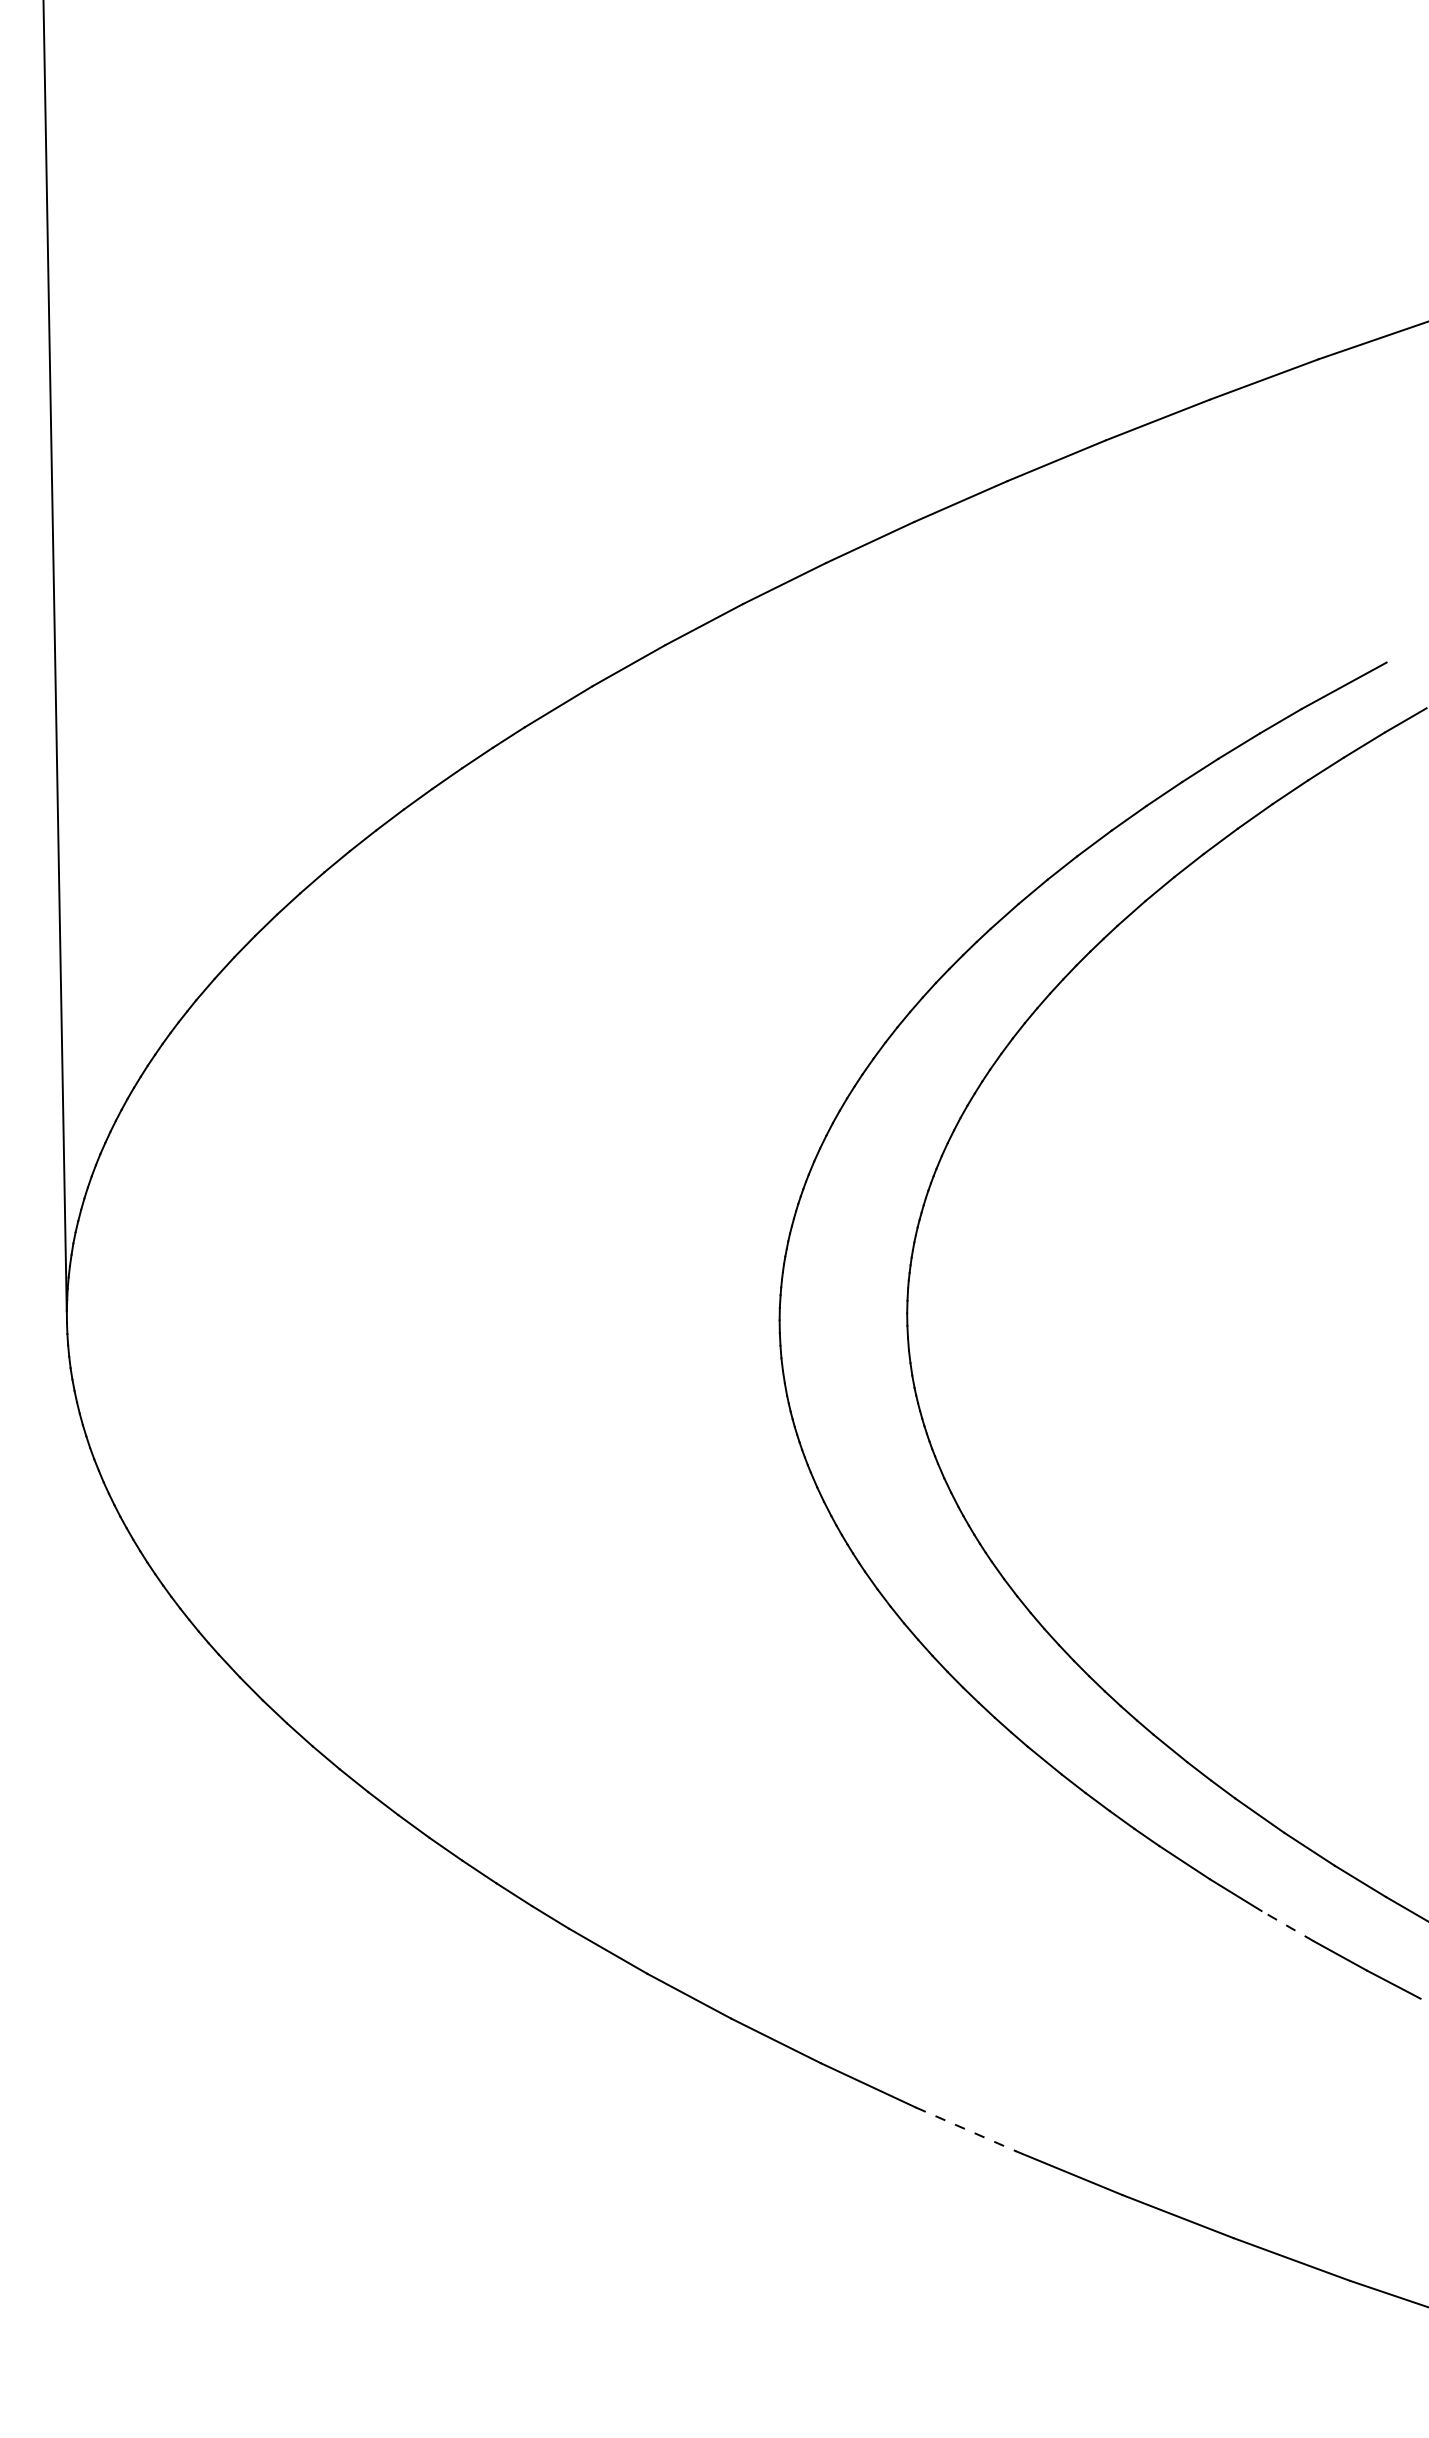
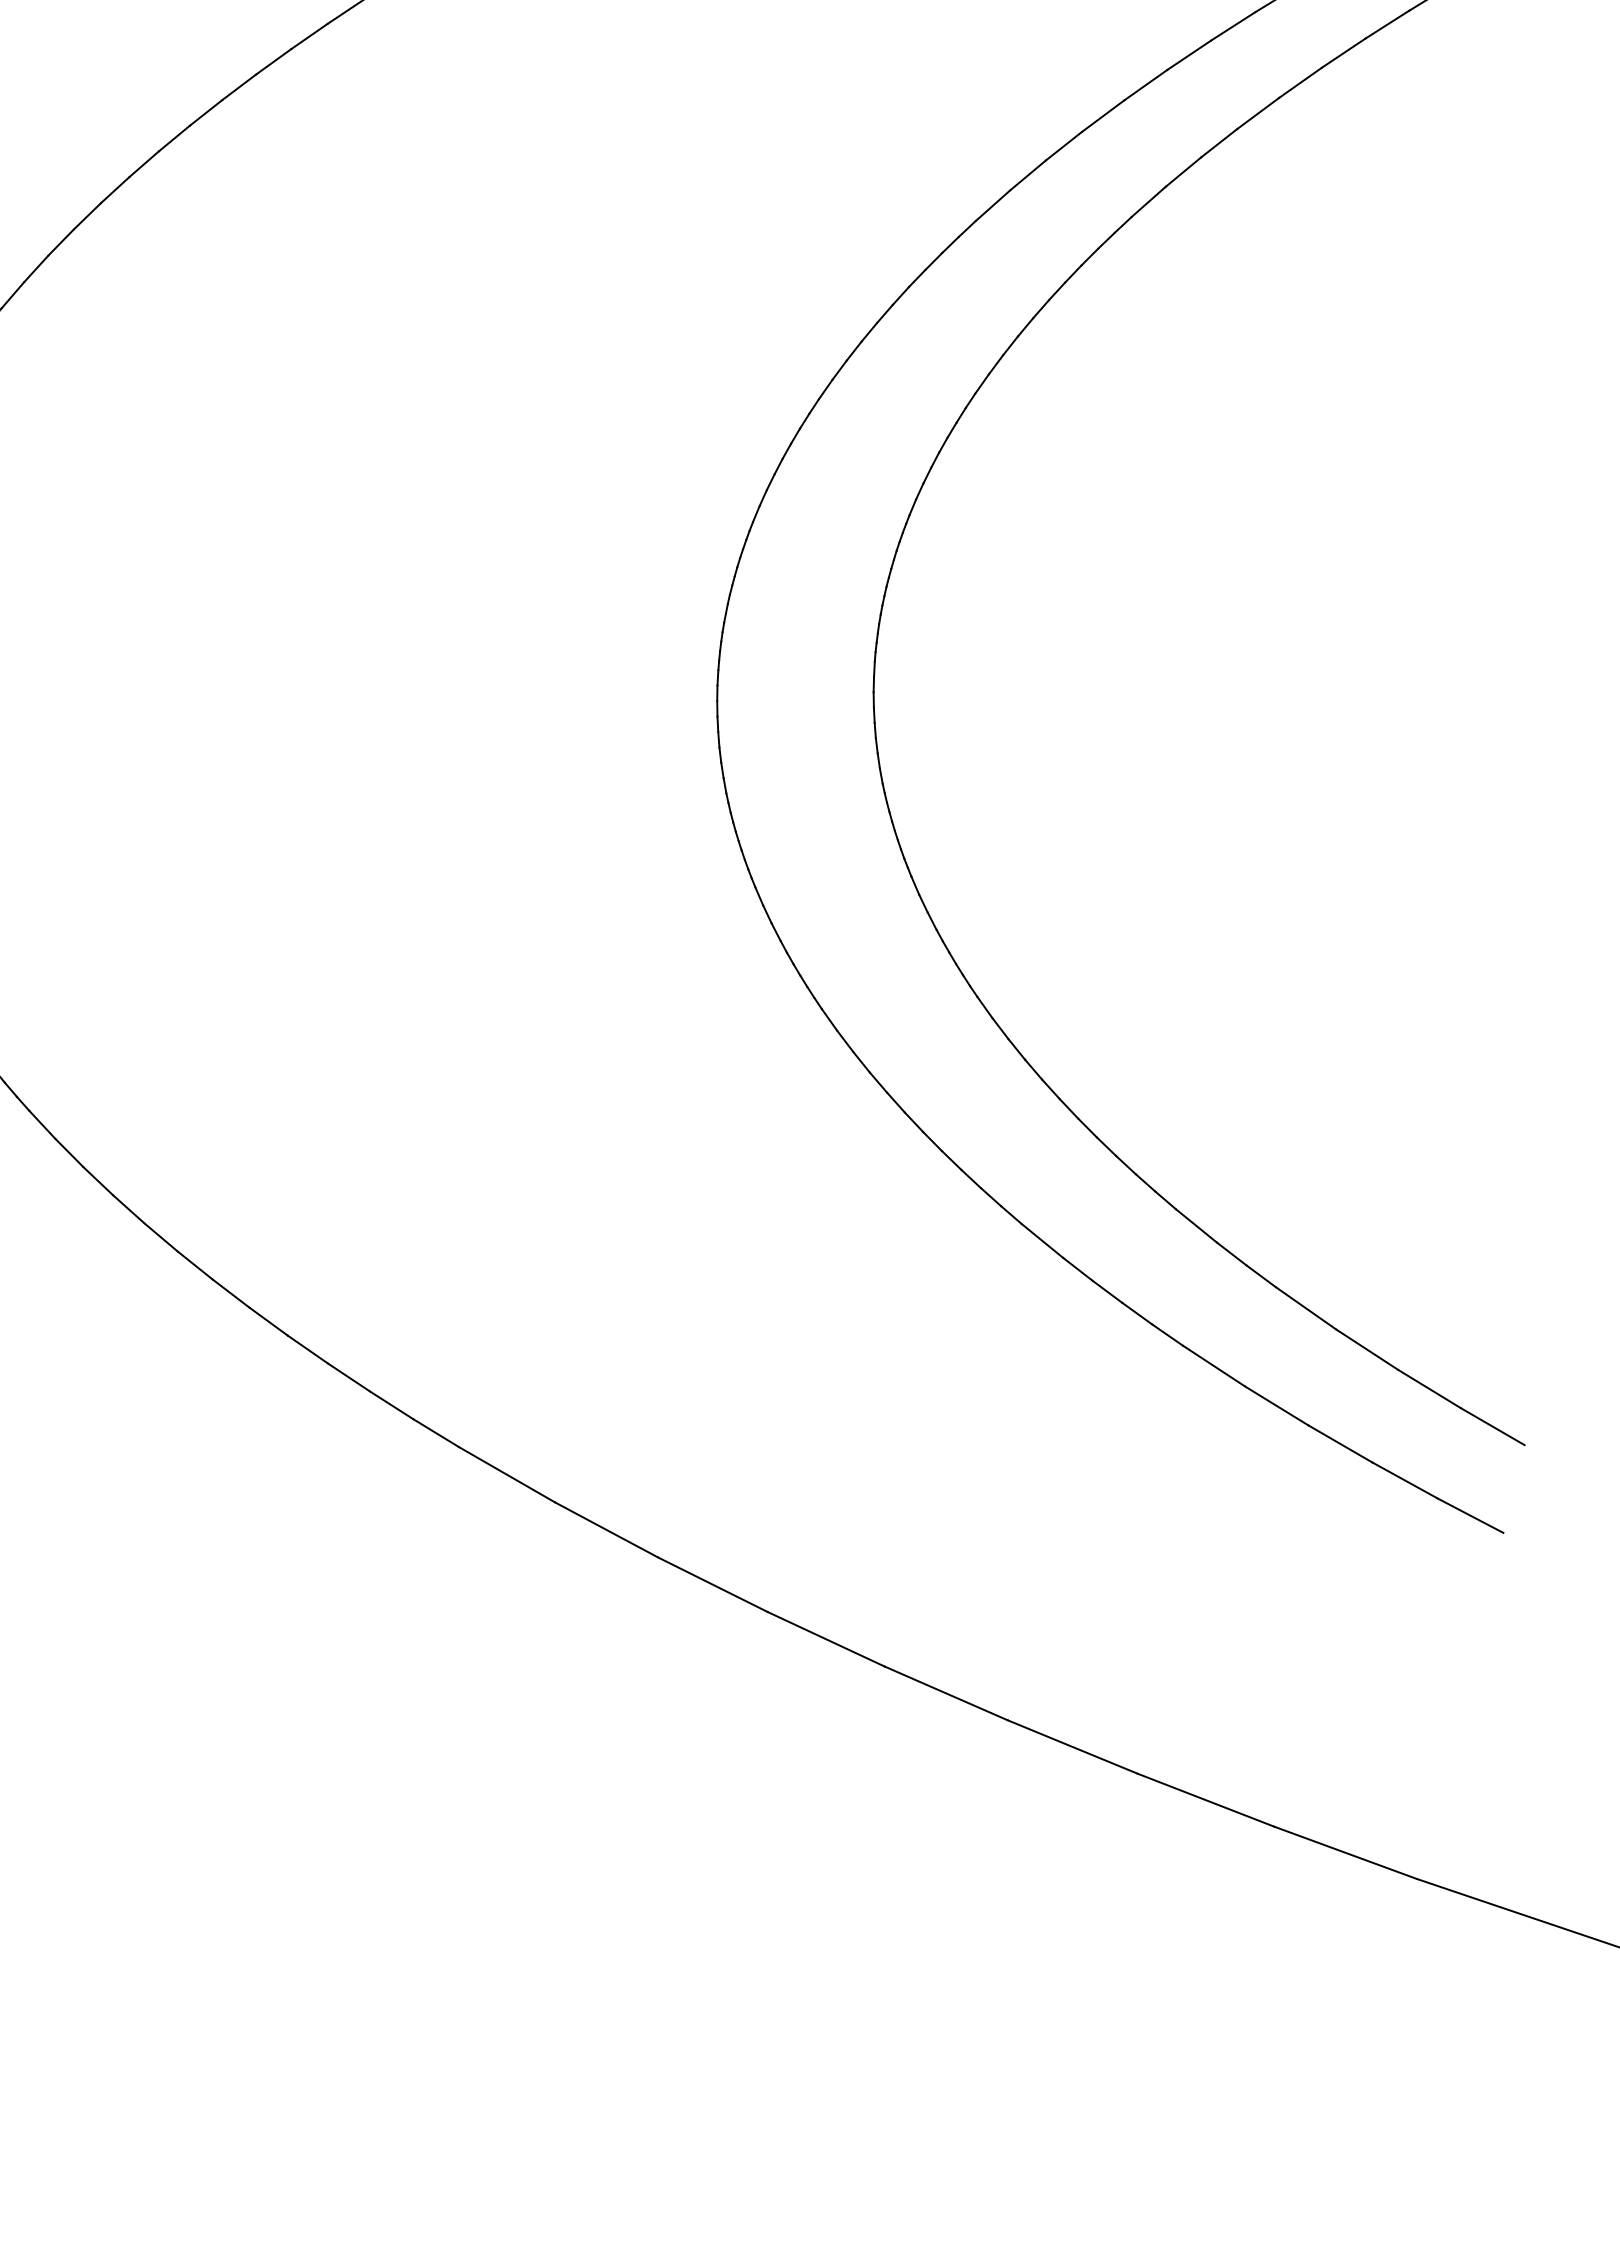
line: (1287, 1925) -> (1340, 1443), dashed -> solid
line: (966, 2129) -> (946, 1693), dashed -> solid

